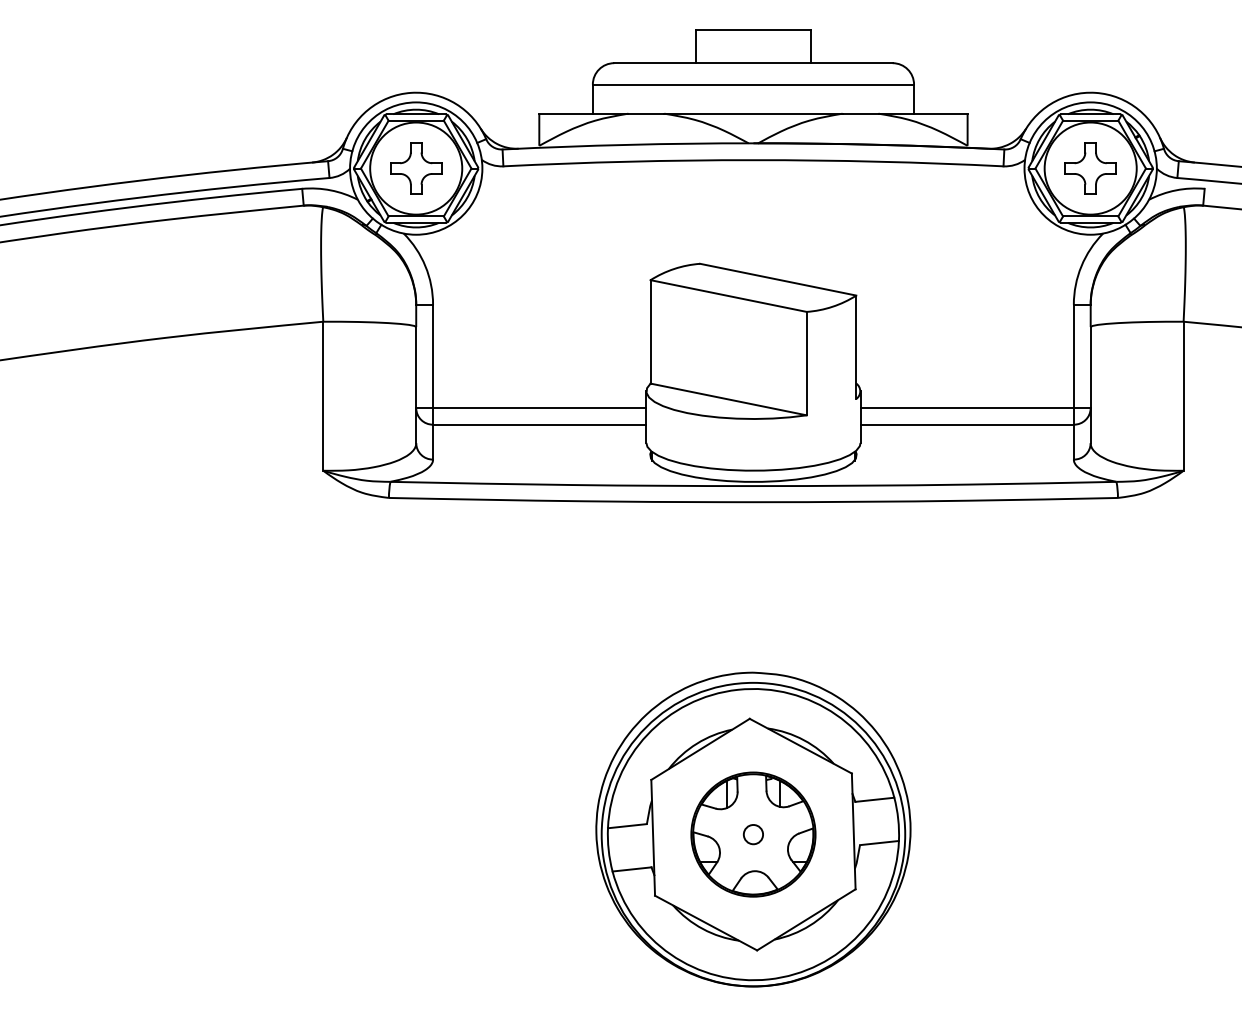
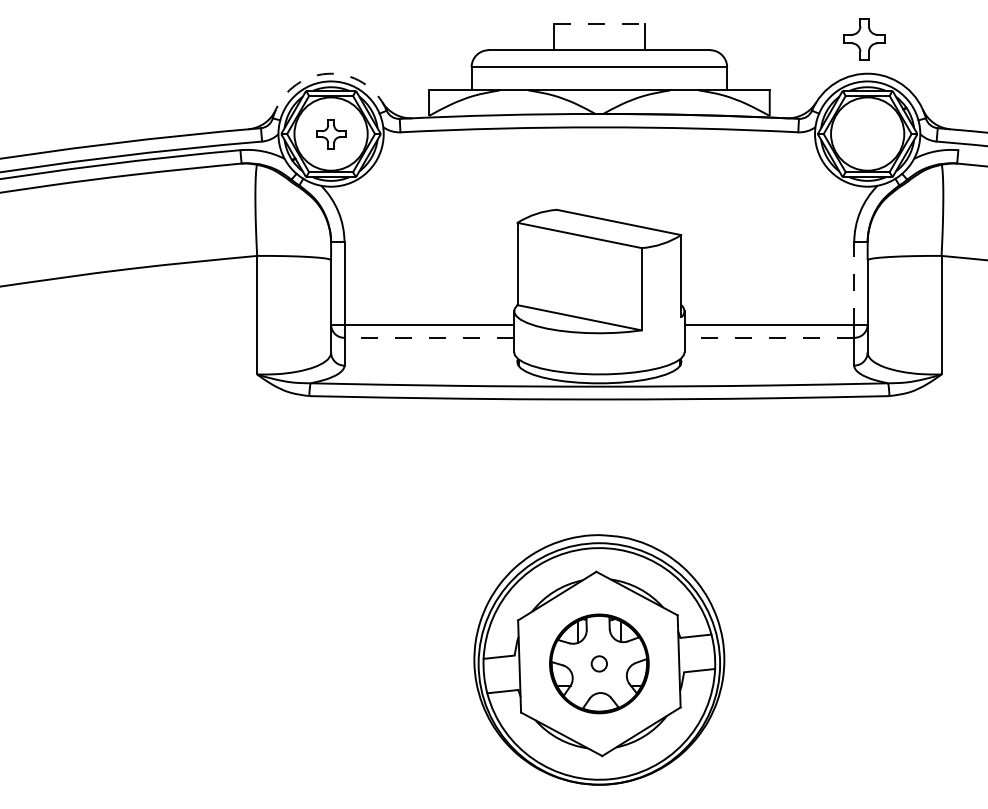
line: (753, 30) -> (599, 24), solid -> dashed
arc: (411, 92) -> (327, 73), solid -> dashed
part: (416, 169) -> (331, 134), size x0.7
part: (1090, 169) -> (864, 39), moved
line: (1074, 356) -> (854, 283), solid -> dashed
line: (539, 424) -> (429, 337), solid -> dashed
line: (967, 424) -> (769, 337), solid -> dashed

